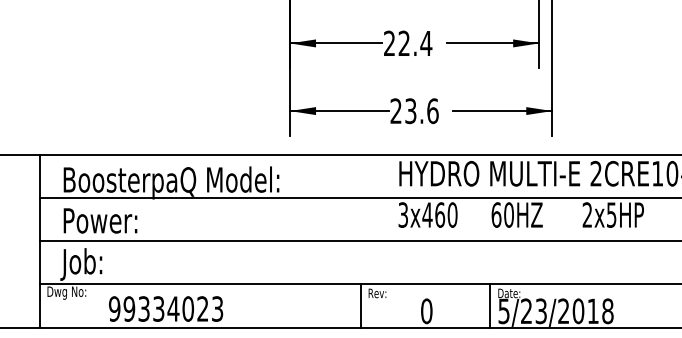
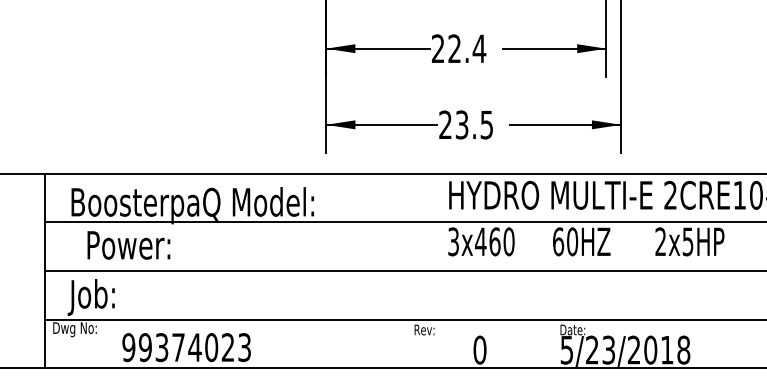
text: (432, 110) -> (486, 124), 23.6 -> 23.5
text: (100, 220) -> (128, 245), moved
line: (360, 305) -> (405, 343), removed
line: (489, 305) -> (550, 343), removed
text: (158, 308) -> (178, 347), 99334023 -> 99374023

